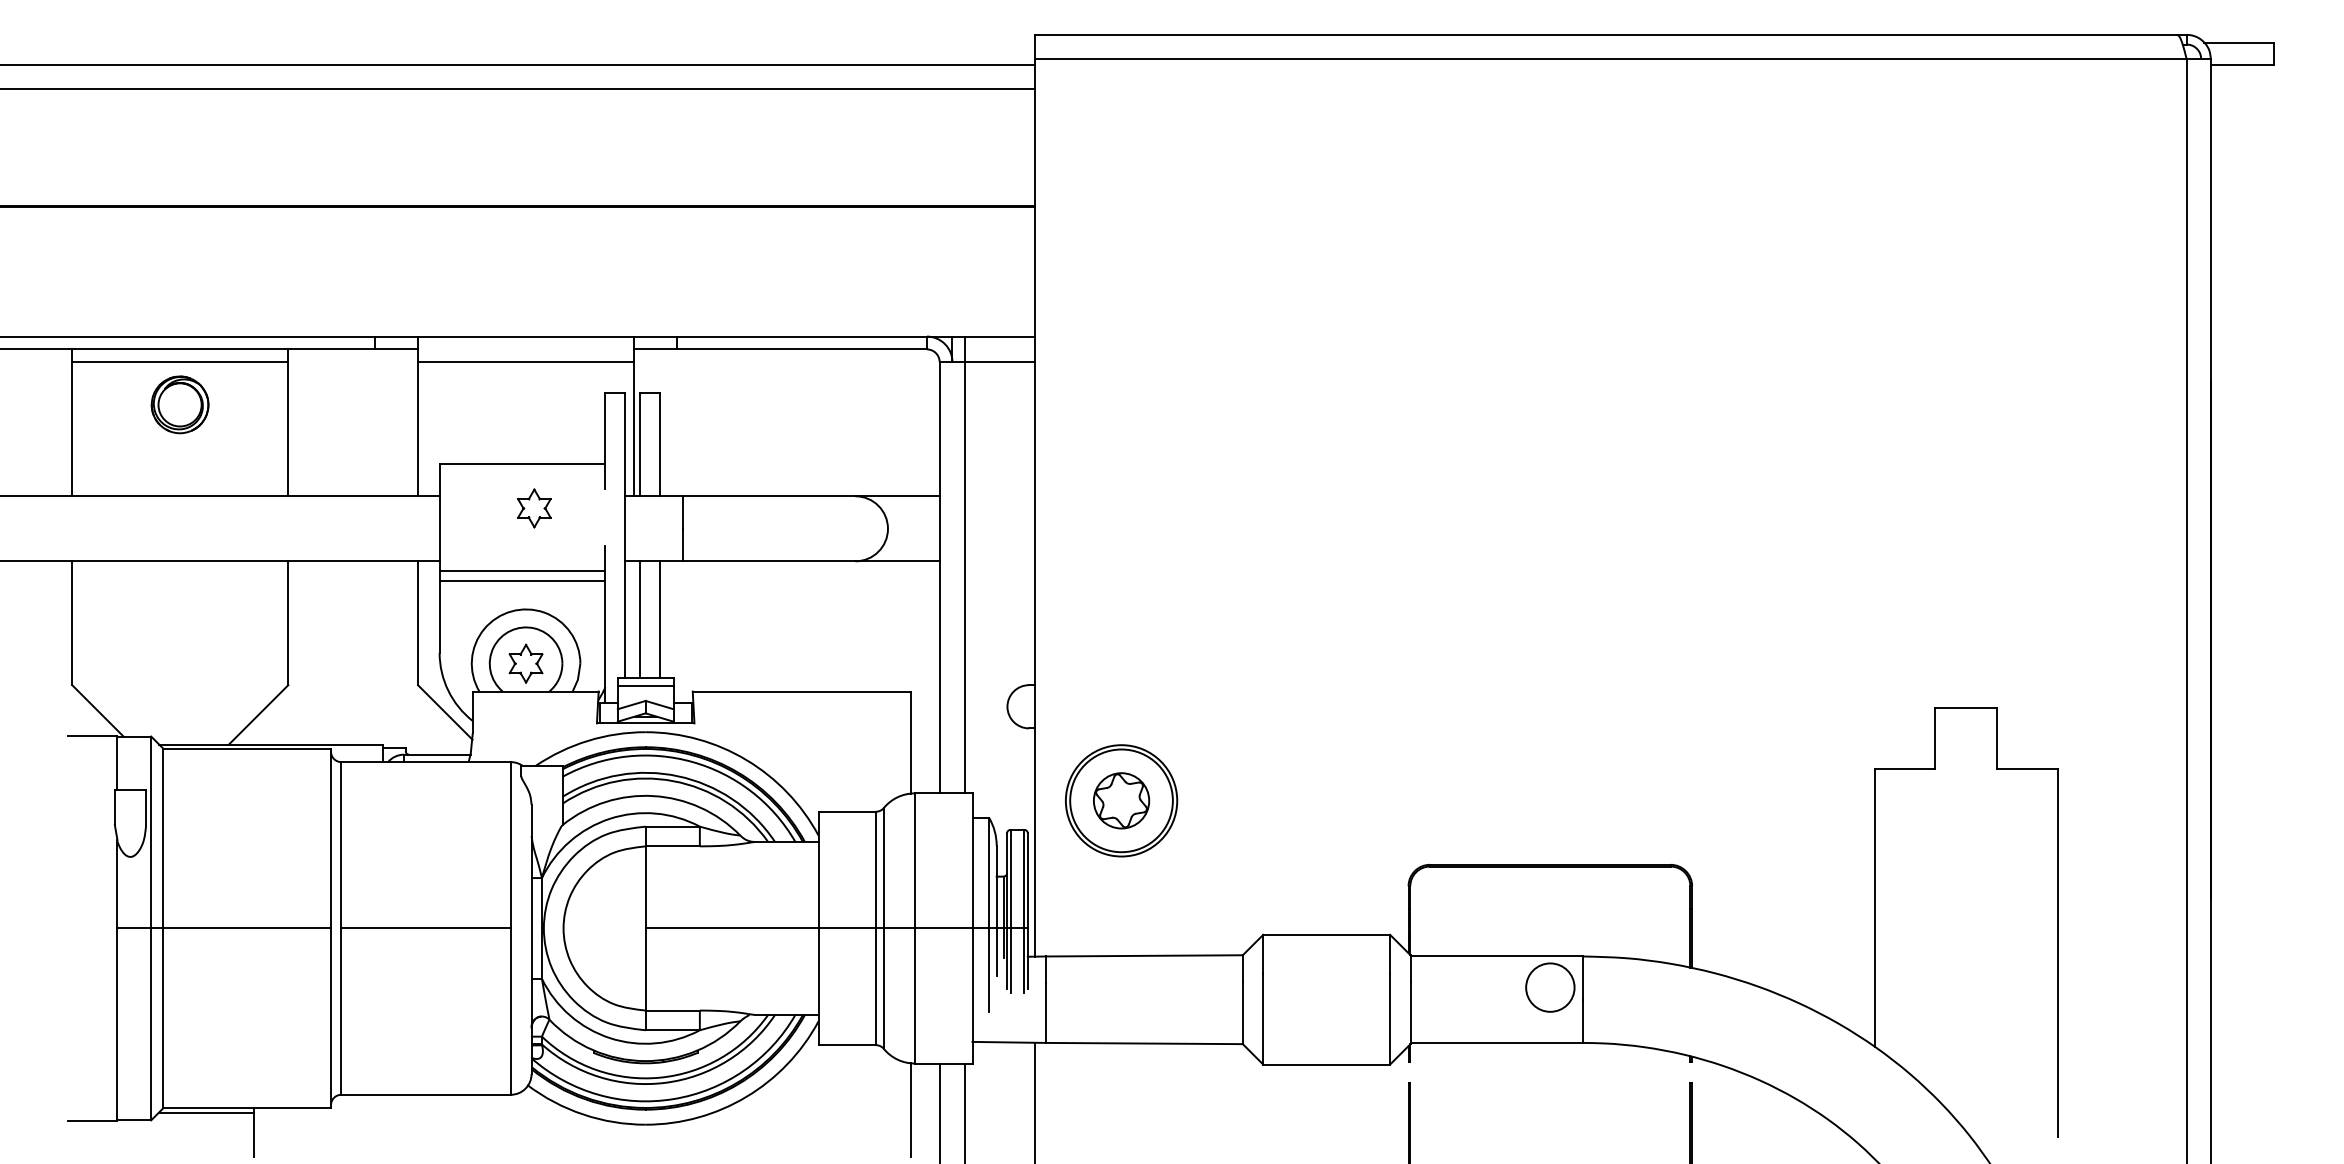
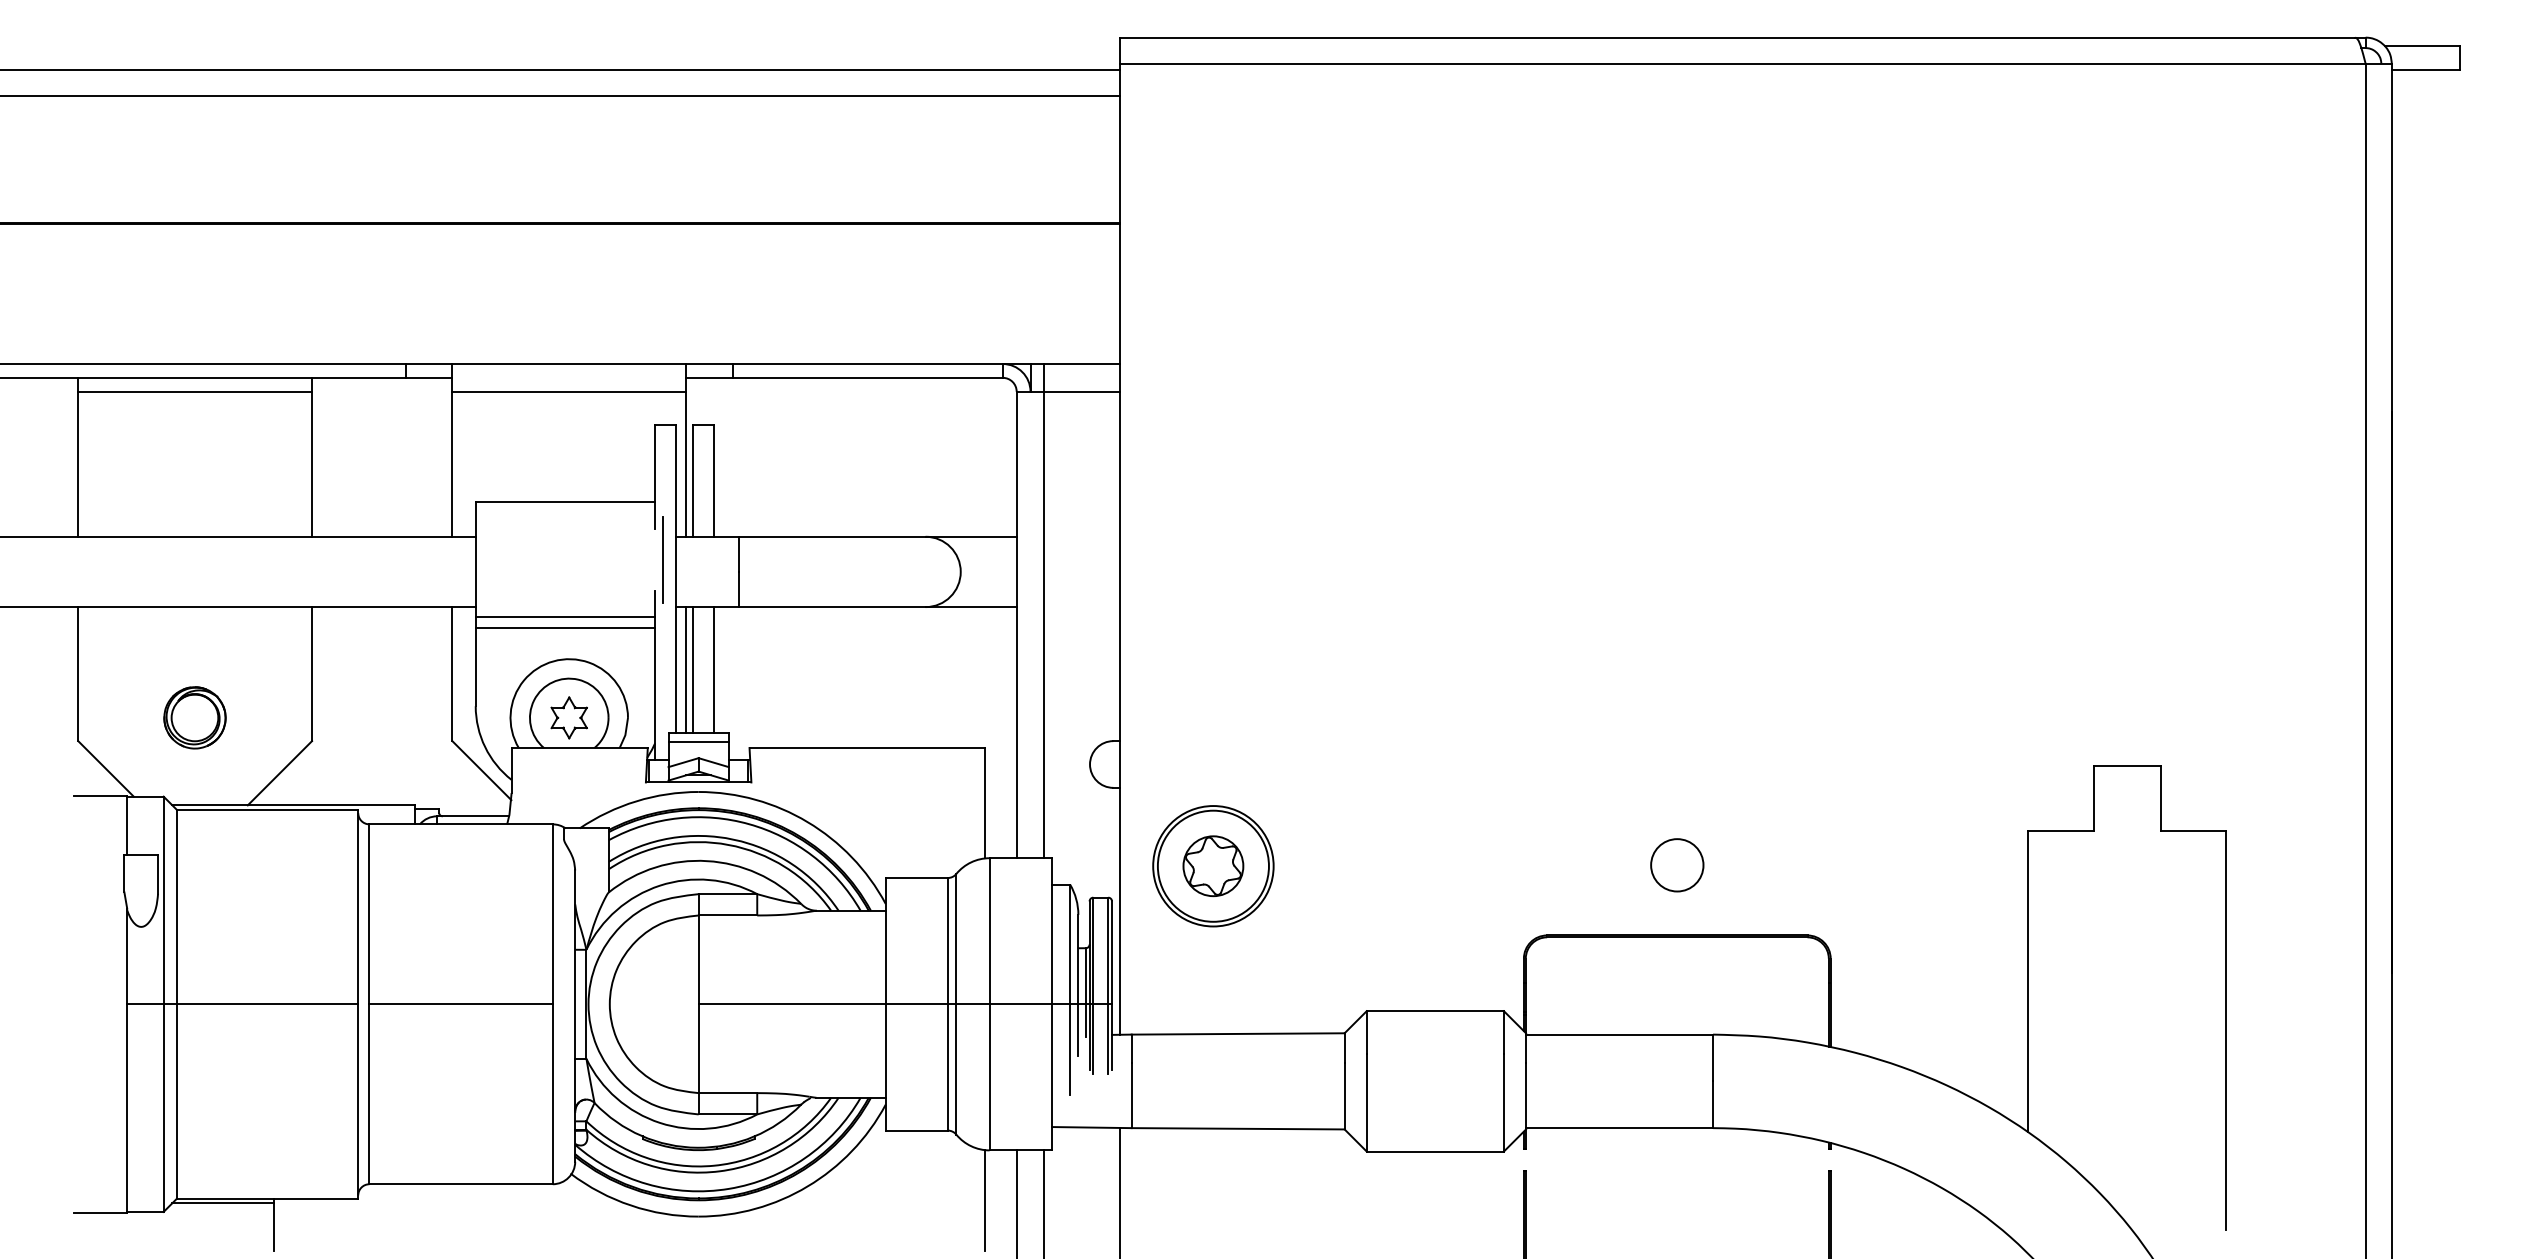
part: (179, 404) -> (194, 717), moved
part: (533, 508) -> (577, 549), removed
line: (612, 517) -> (662, 559), added
line: (634, 618) -> (686, 669), added
circle: (1550, 987) -> (1677, 865), moved

